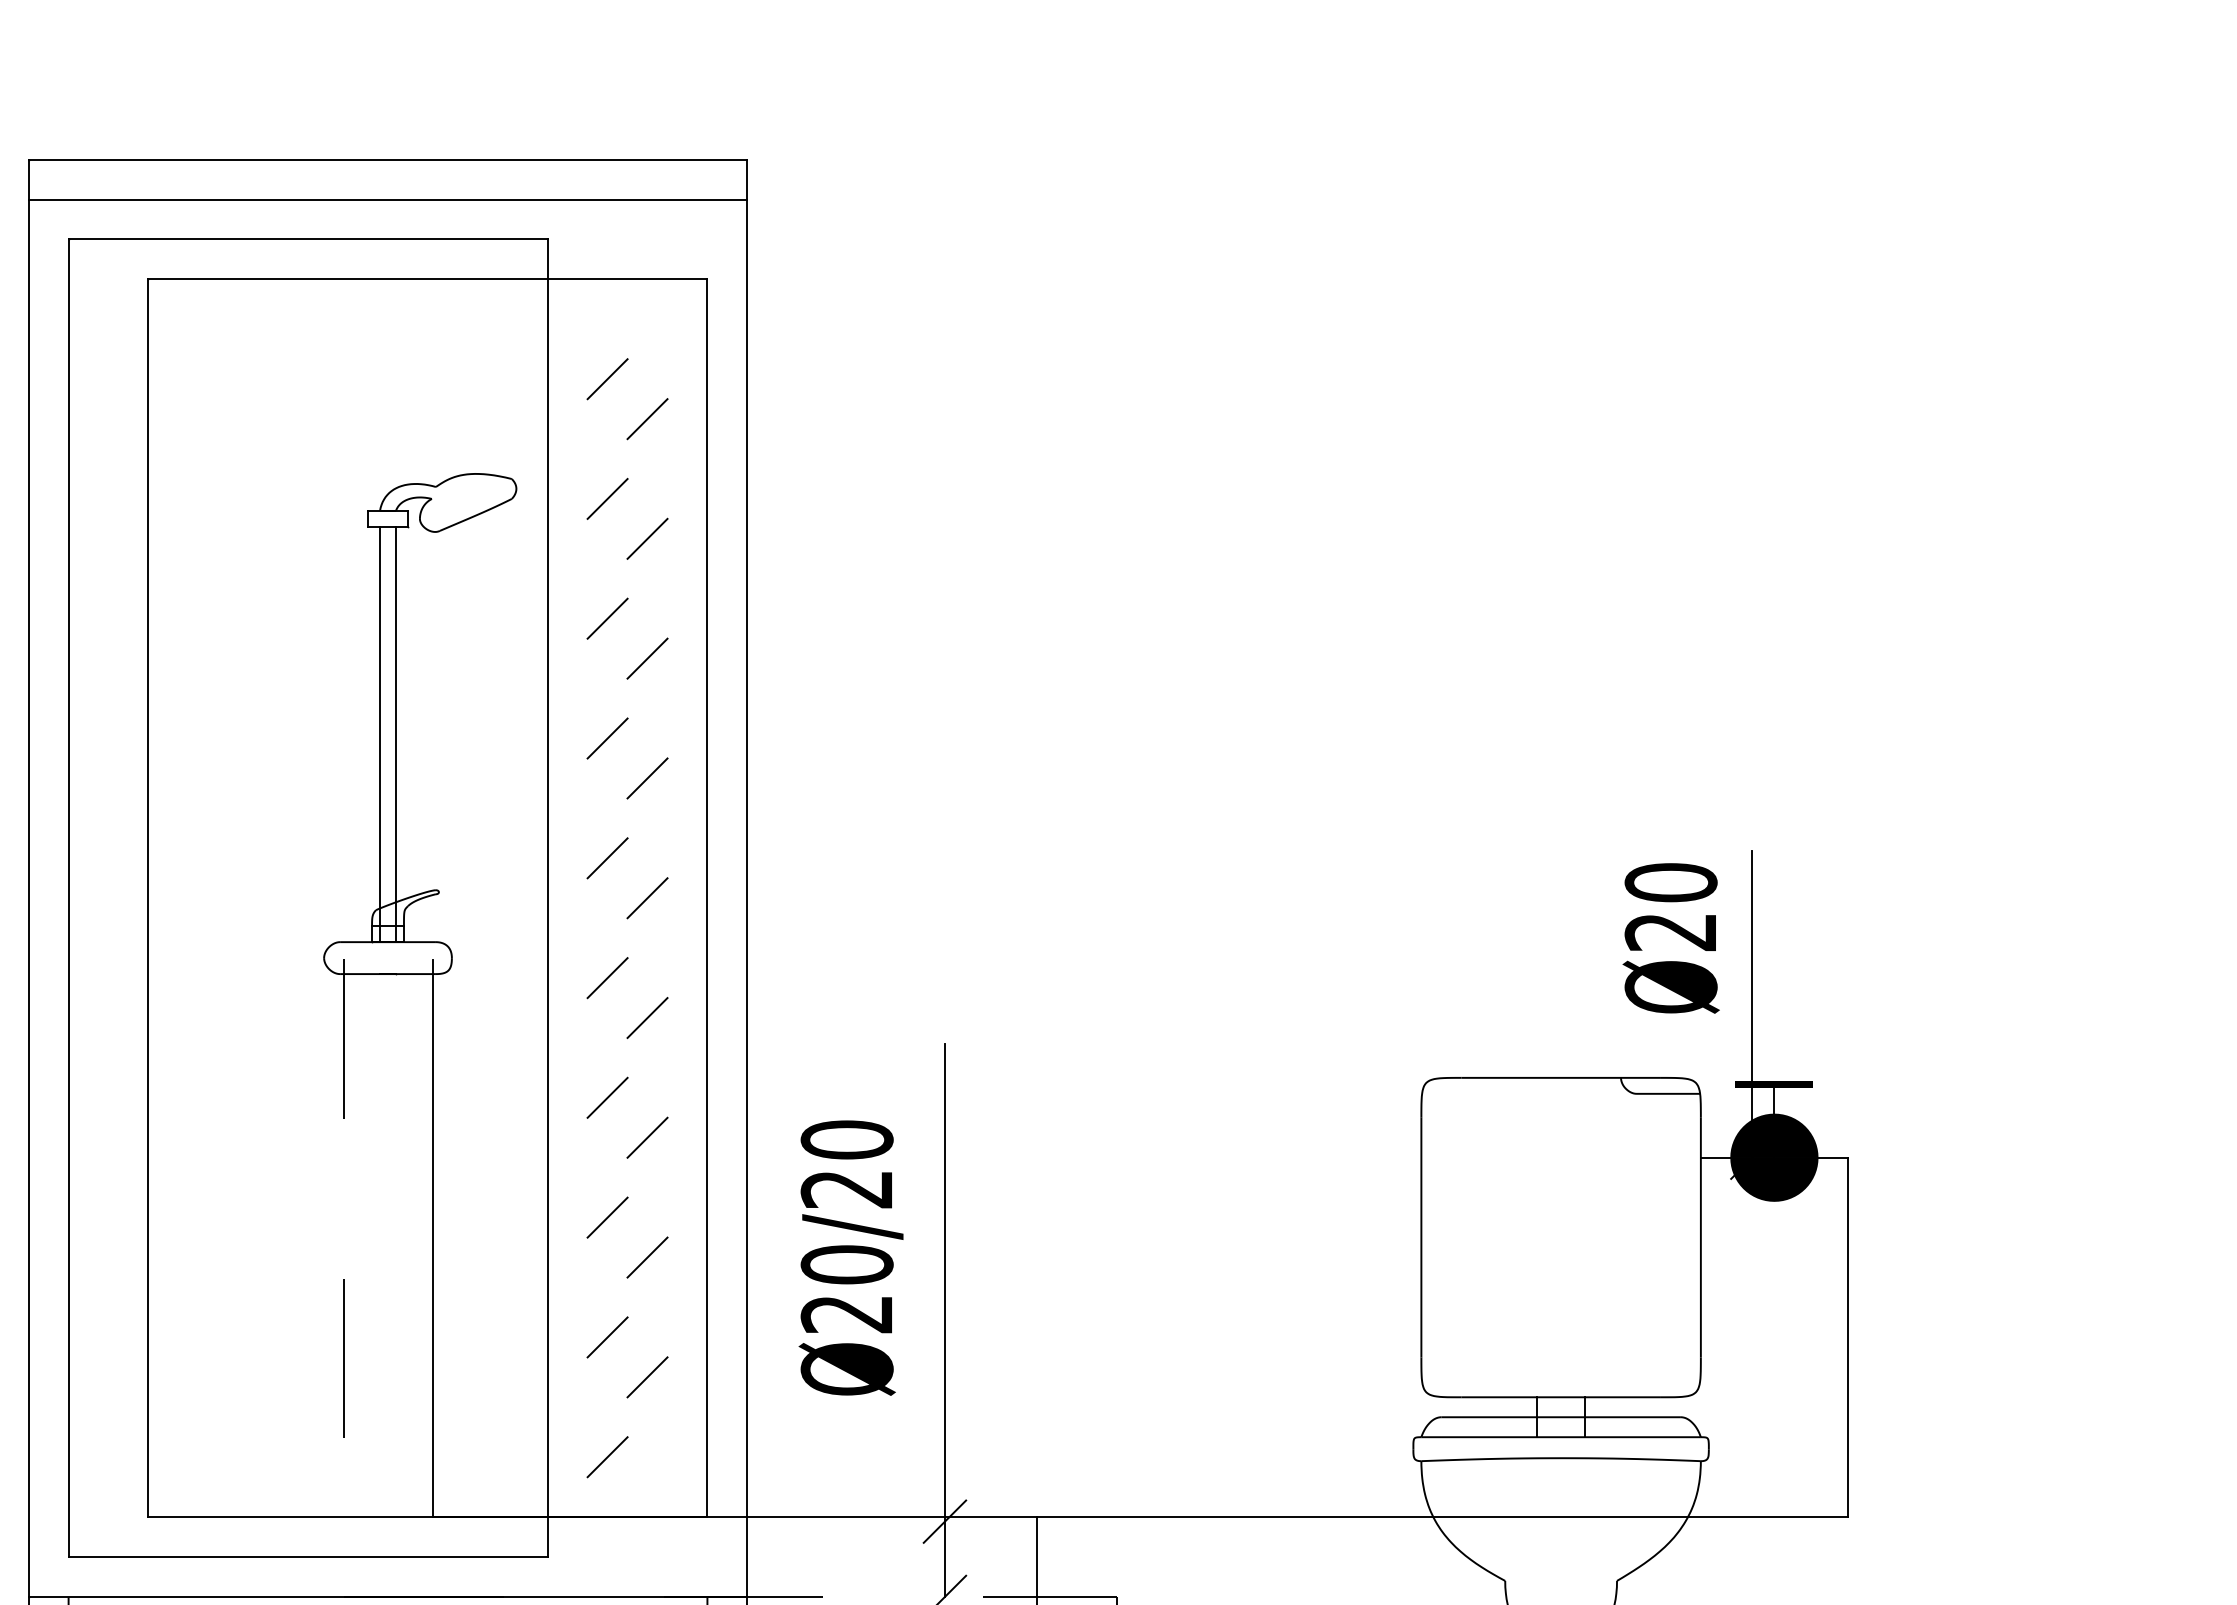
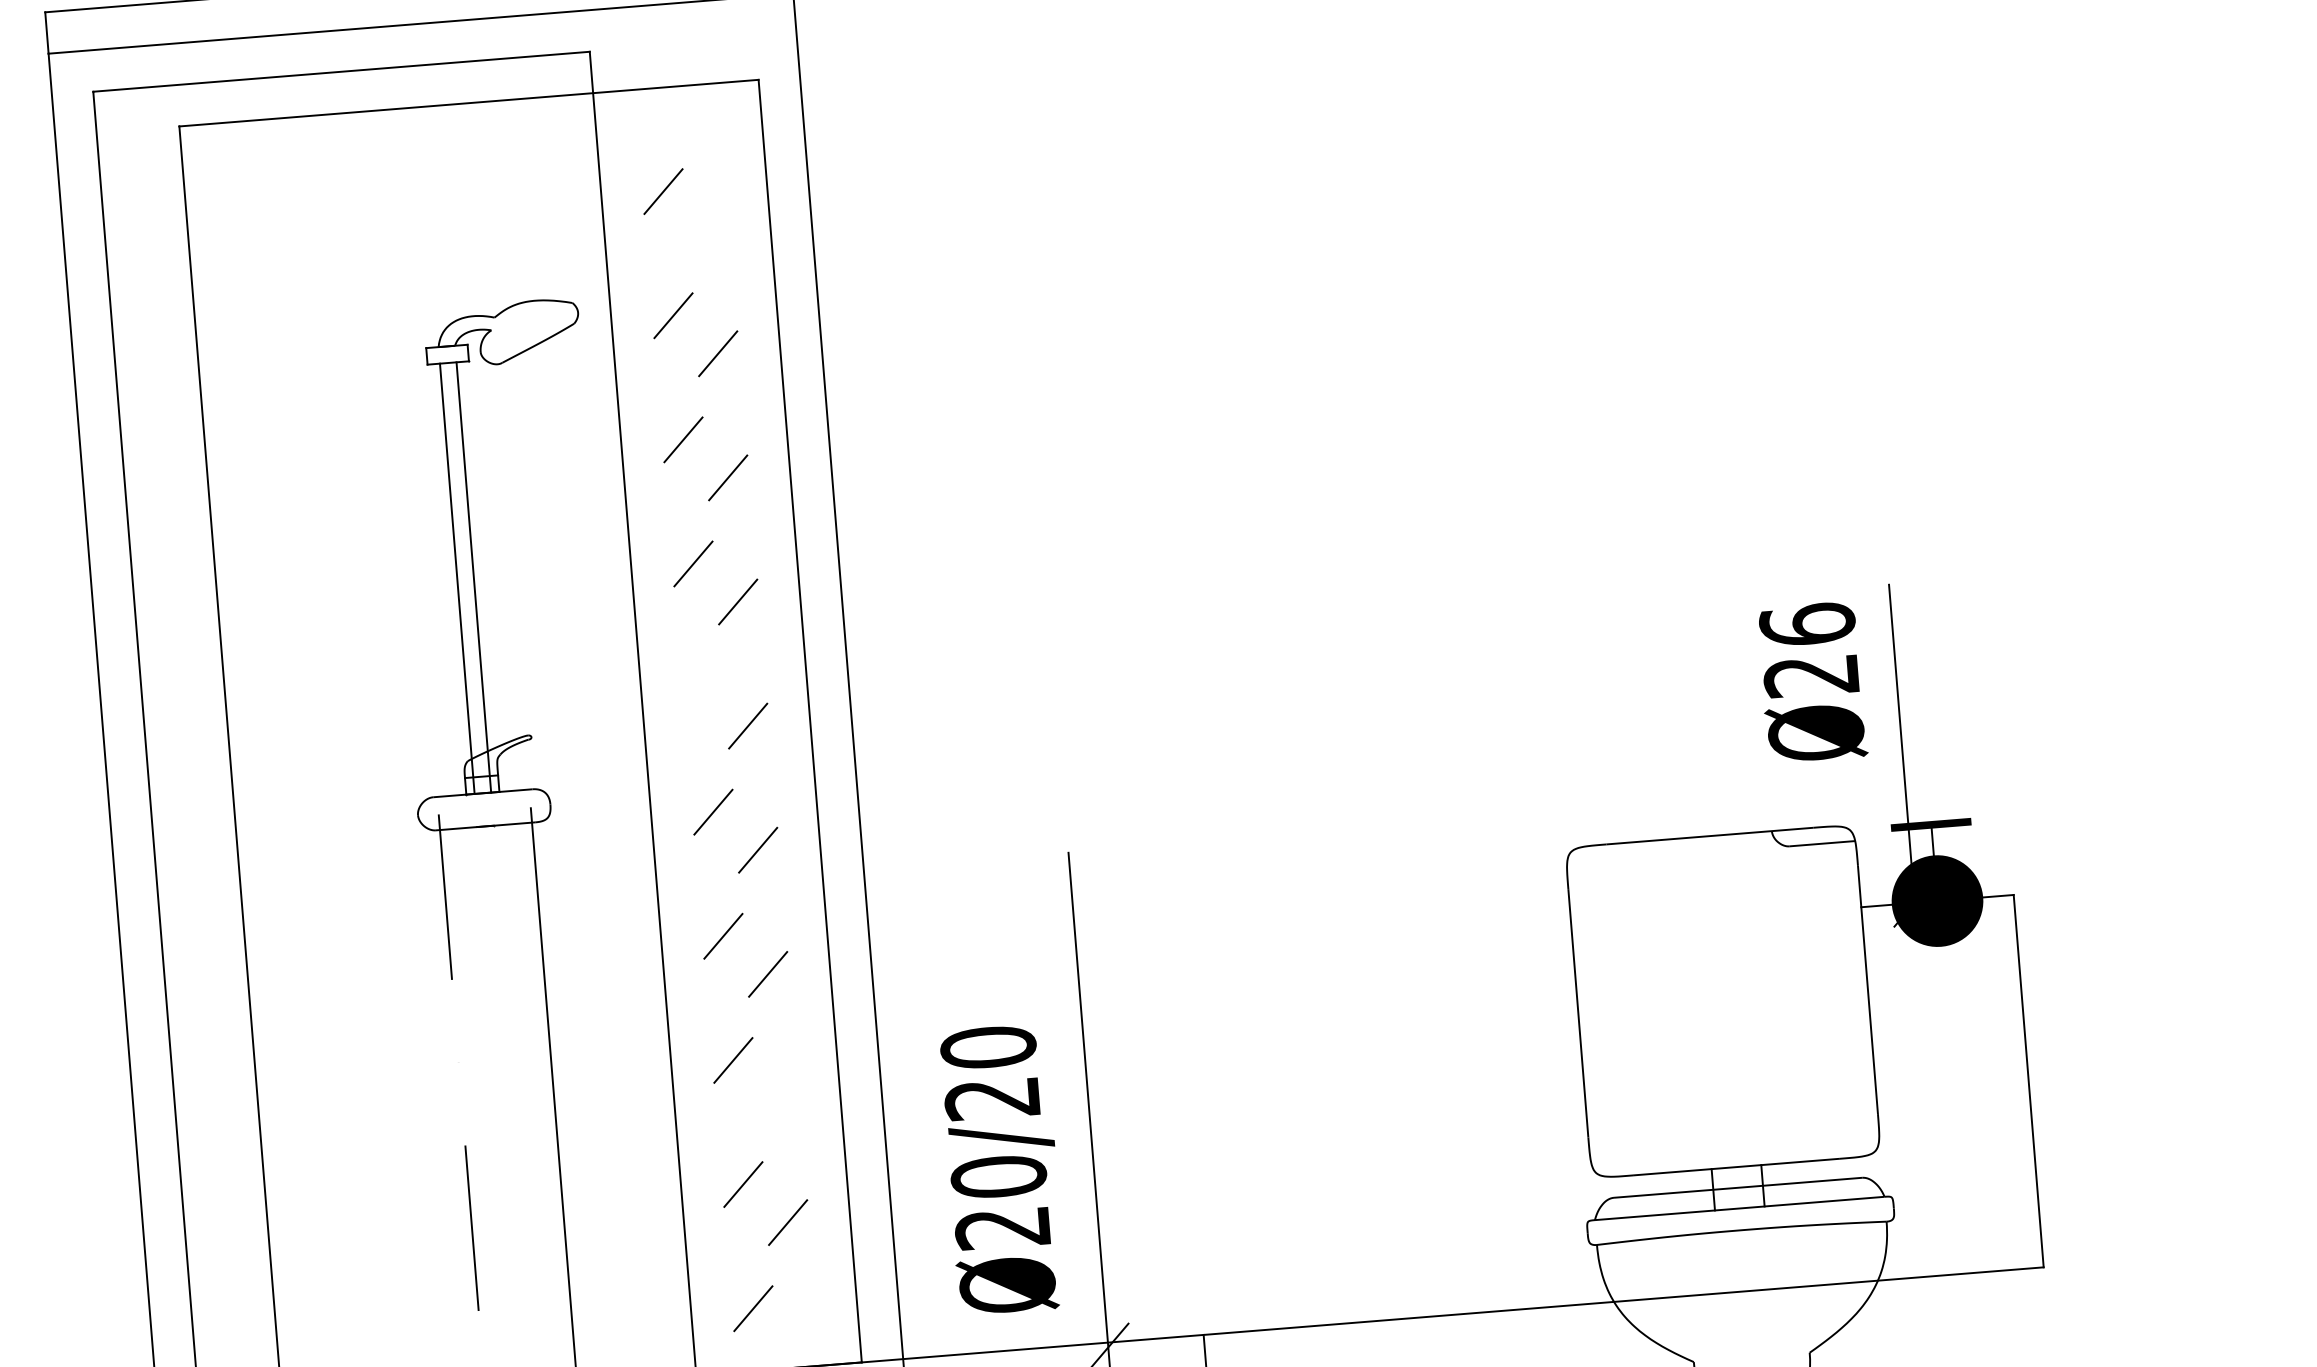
line: (647, 419) -> (708, 230), removed
line: (607, 858) -> (703, 688), removed
text: (1670, 882) -> (1806, 624), Ø20 -> Ø26
line: (647, 1257) -> (778, 1098), removed
text: (850, 1257) -> (1001, 1169), moved

